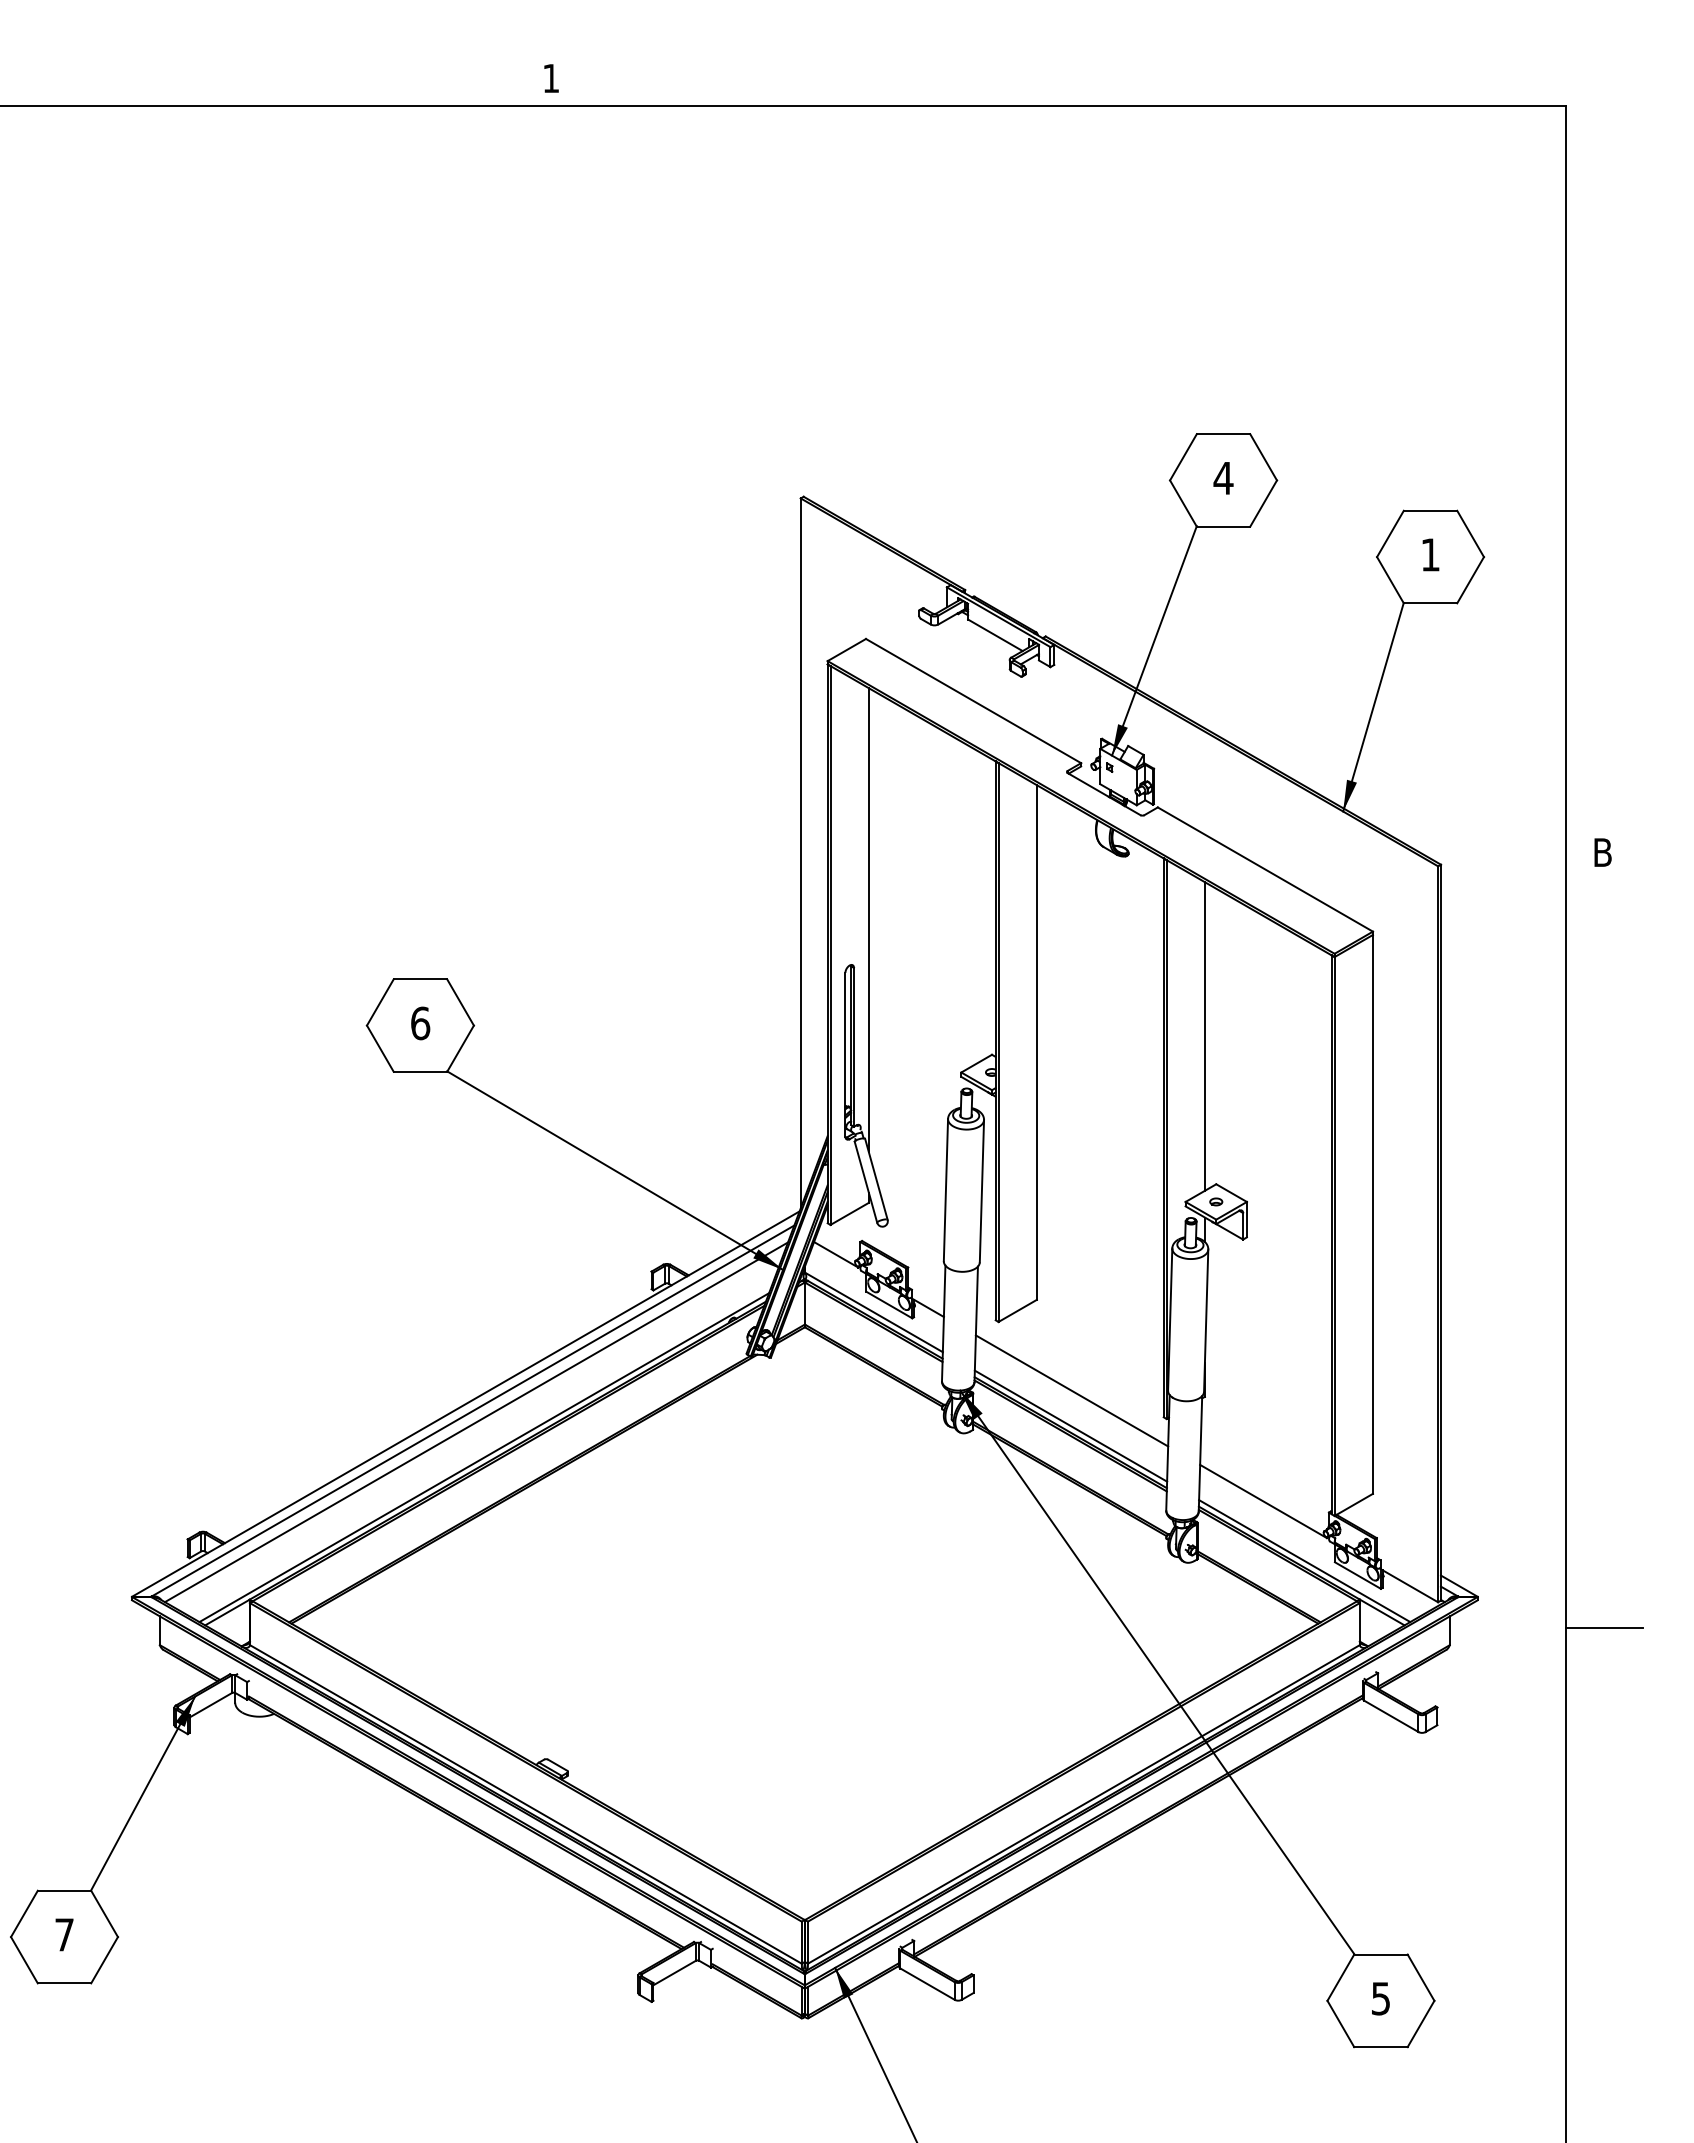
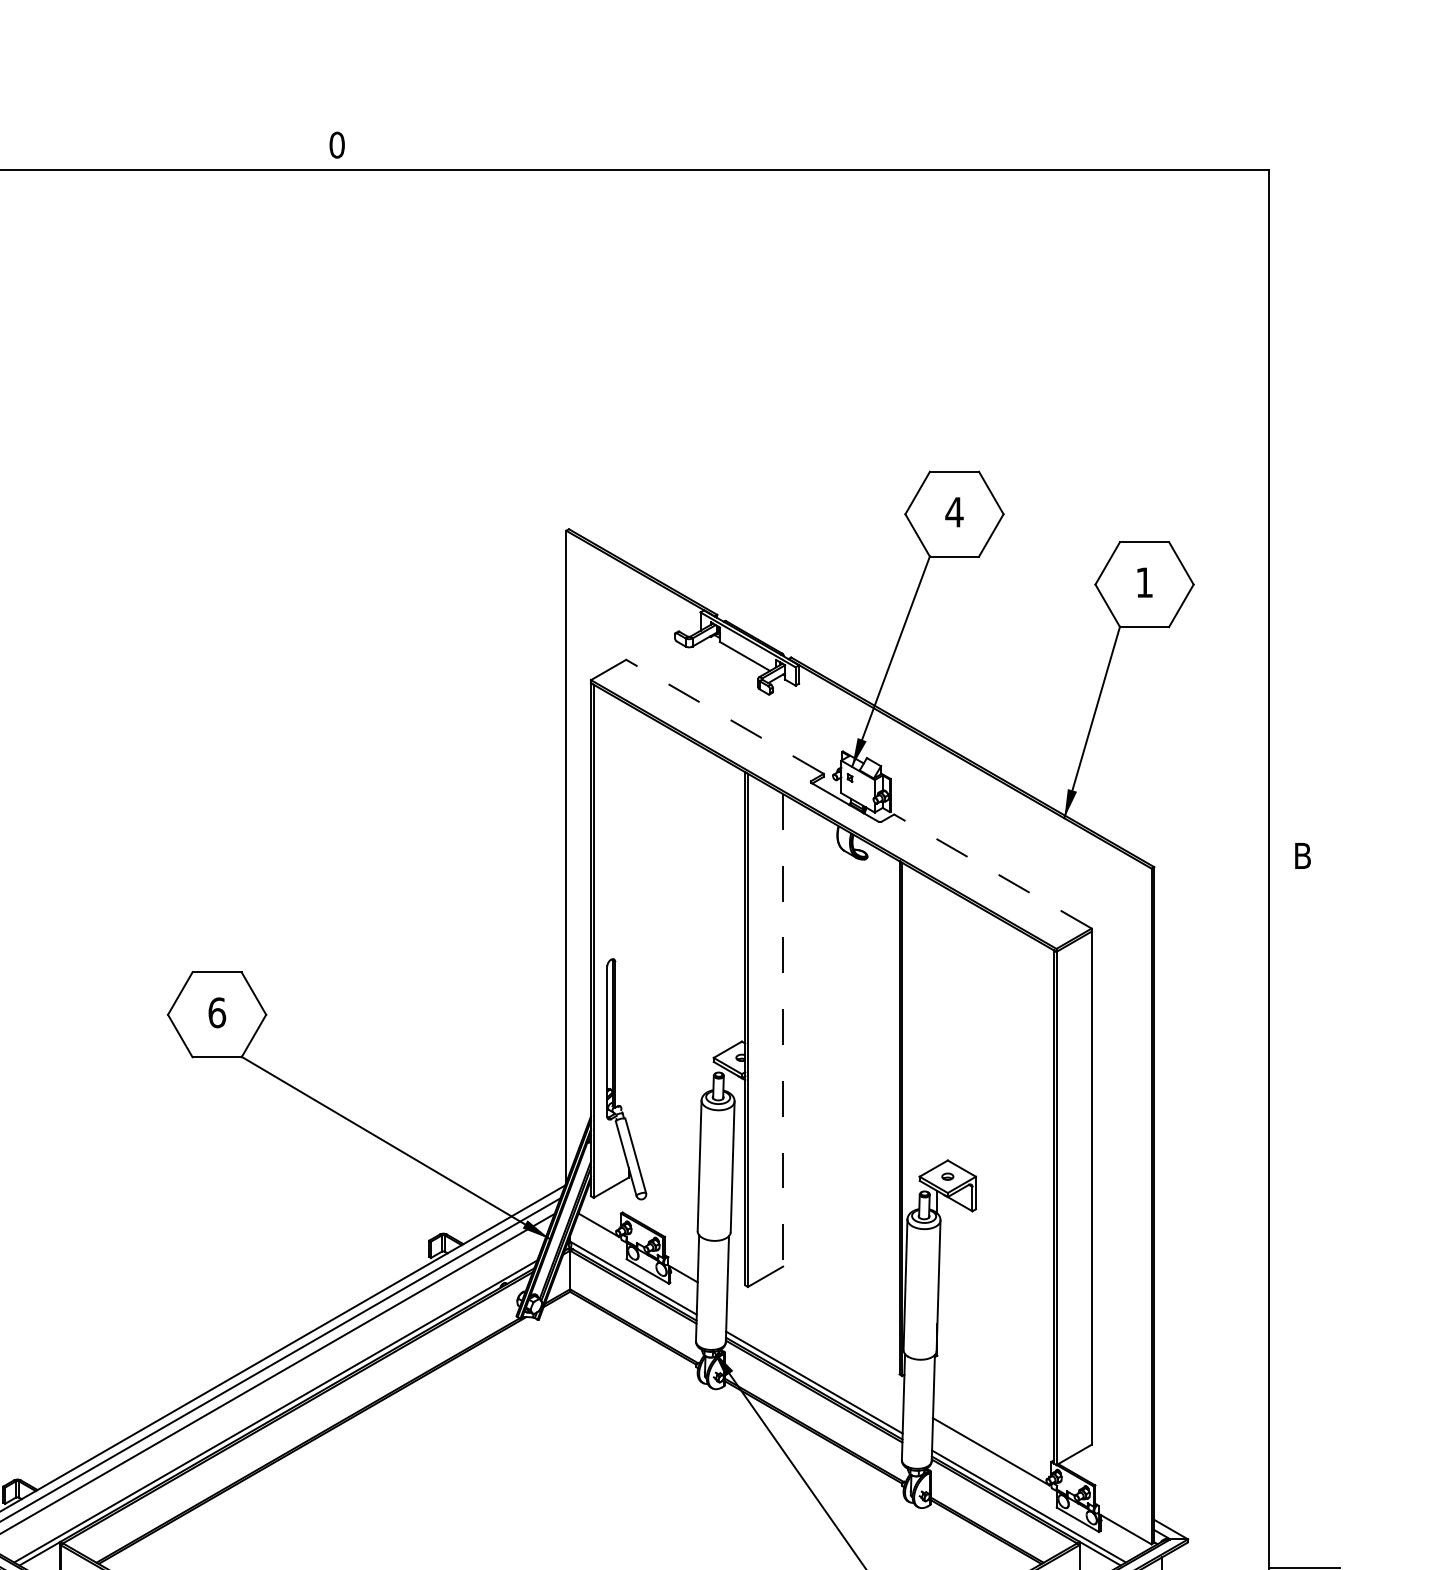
text: (551, 78) -> (337, 145), 1 -> 0
line: (973, 700) -> (724, 716), solid -> dashed
line: (1264, 869) -> (992, 871), solid -> dashed
line: (868, 920) -> (628, 918), removed
line: (1204, 1036) -> (937, 1024), removed
line: (1036, 1043) -> (782, 1031), solid -> dashed
line: (1071, 1390) -> (814, 1349), removed

